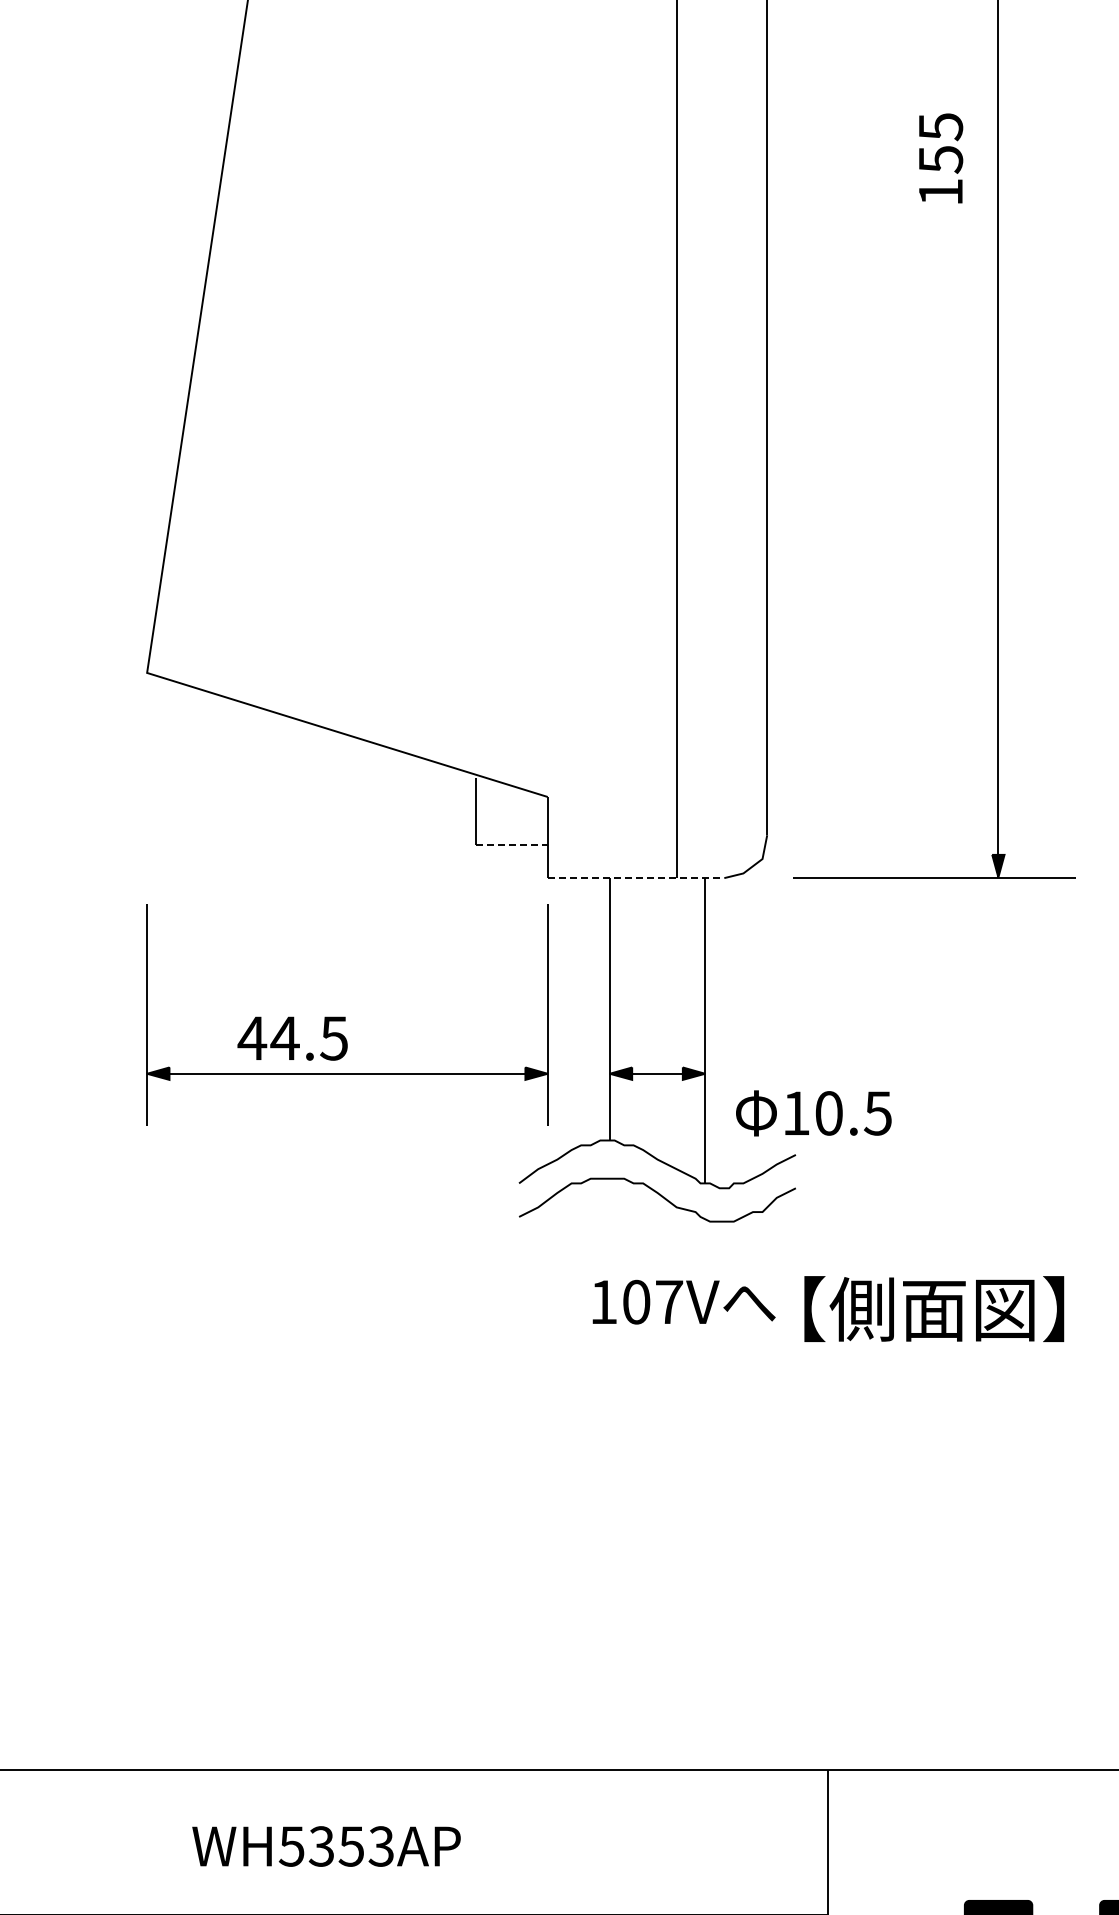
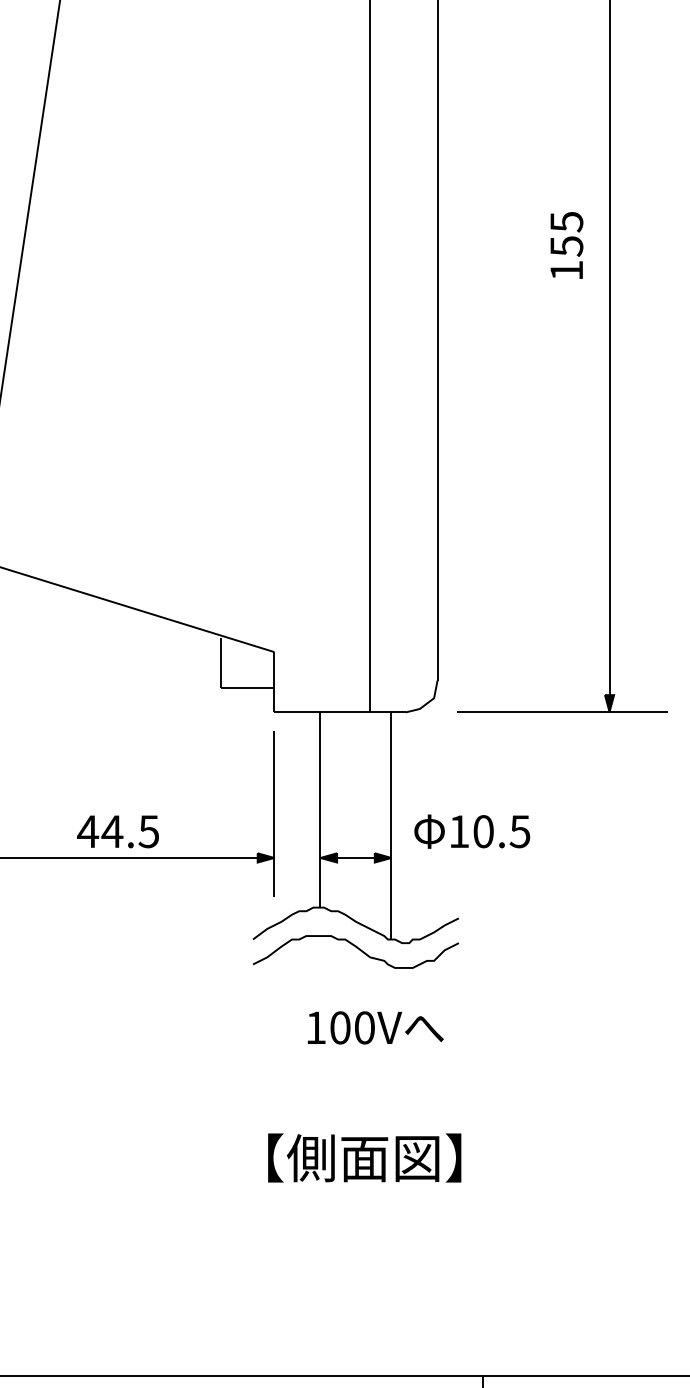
text: (941, 158) -> (567, 245), moved
line: (511, 844) -> (247, 687), dashed -> solid
line: (636, 878) -> (340, 712), dashed -> solid
text: (292, 1038) -> (117, 831), moved
text: (813, 1113) -> (472, 831), moved
text: (669, 1301) -> (364, 1027), 107V -> 100V
text: (934, 1308) -> (364, 1157), moved

